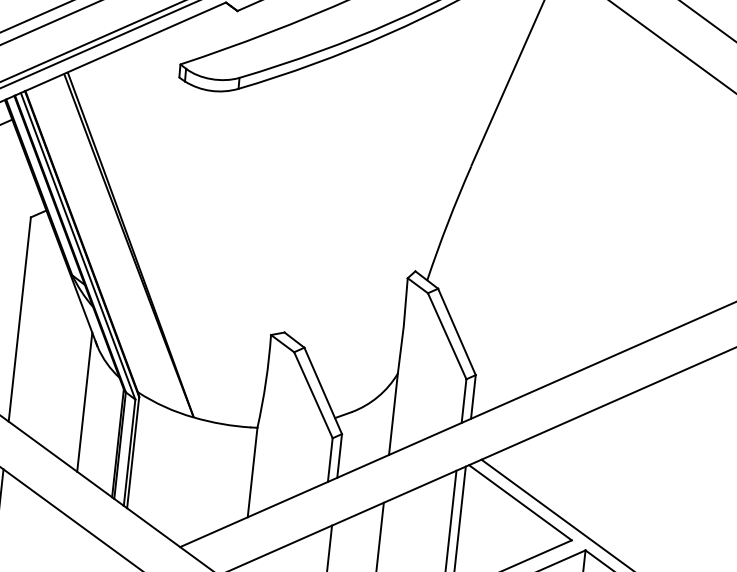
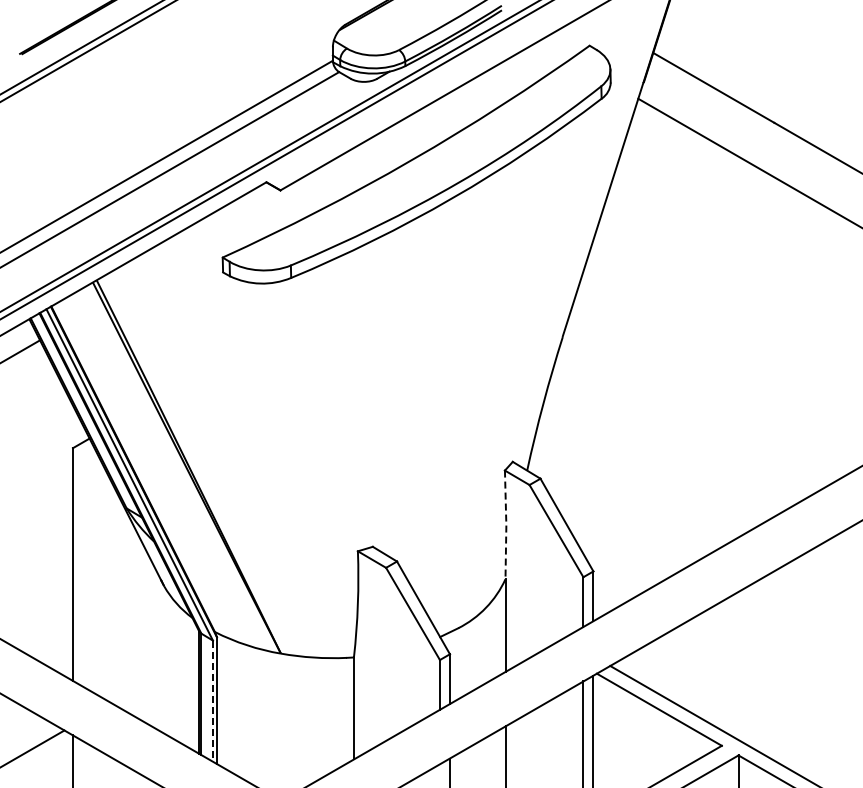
line: (403, 326) -> (506, 525), solid -> dashed
line: (84, 401) -> (156, 649), removed
line: (129, 452) -> (212, 701), solid -> dashed

